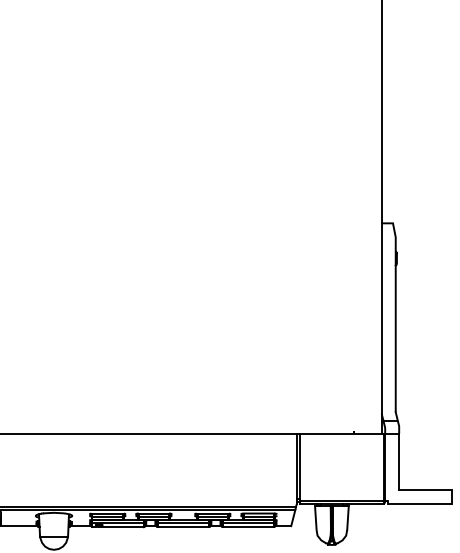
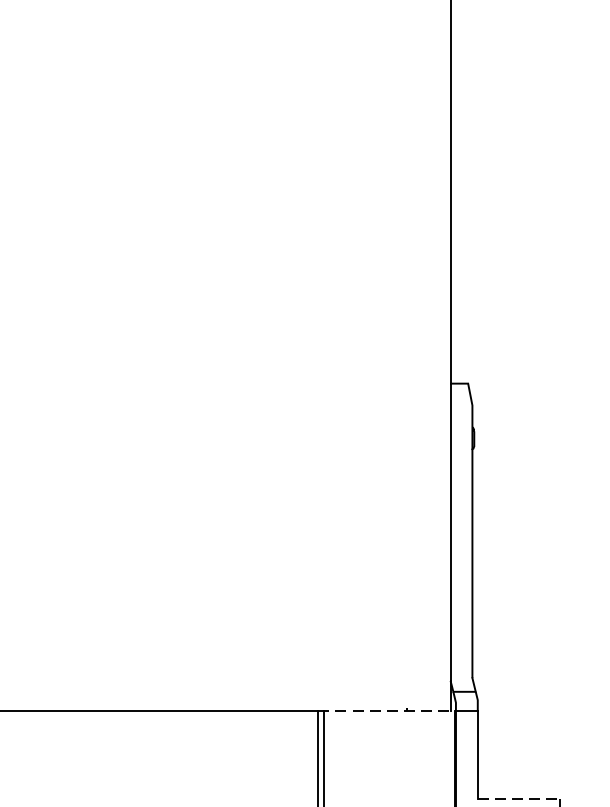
line: (341, 433) -> (387, 711), solid -> dashed
line: (426, 489) -> (520, 798), solid -> dashed

